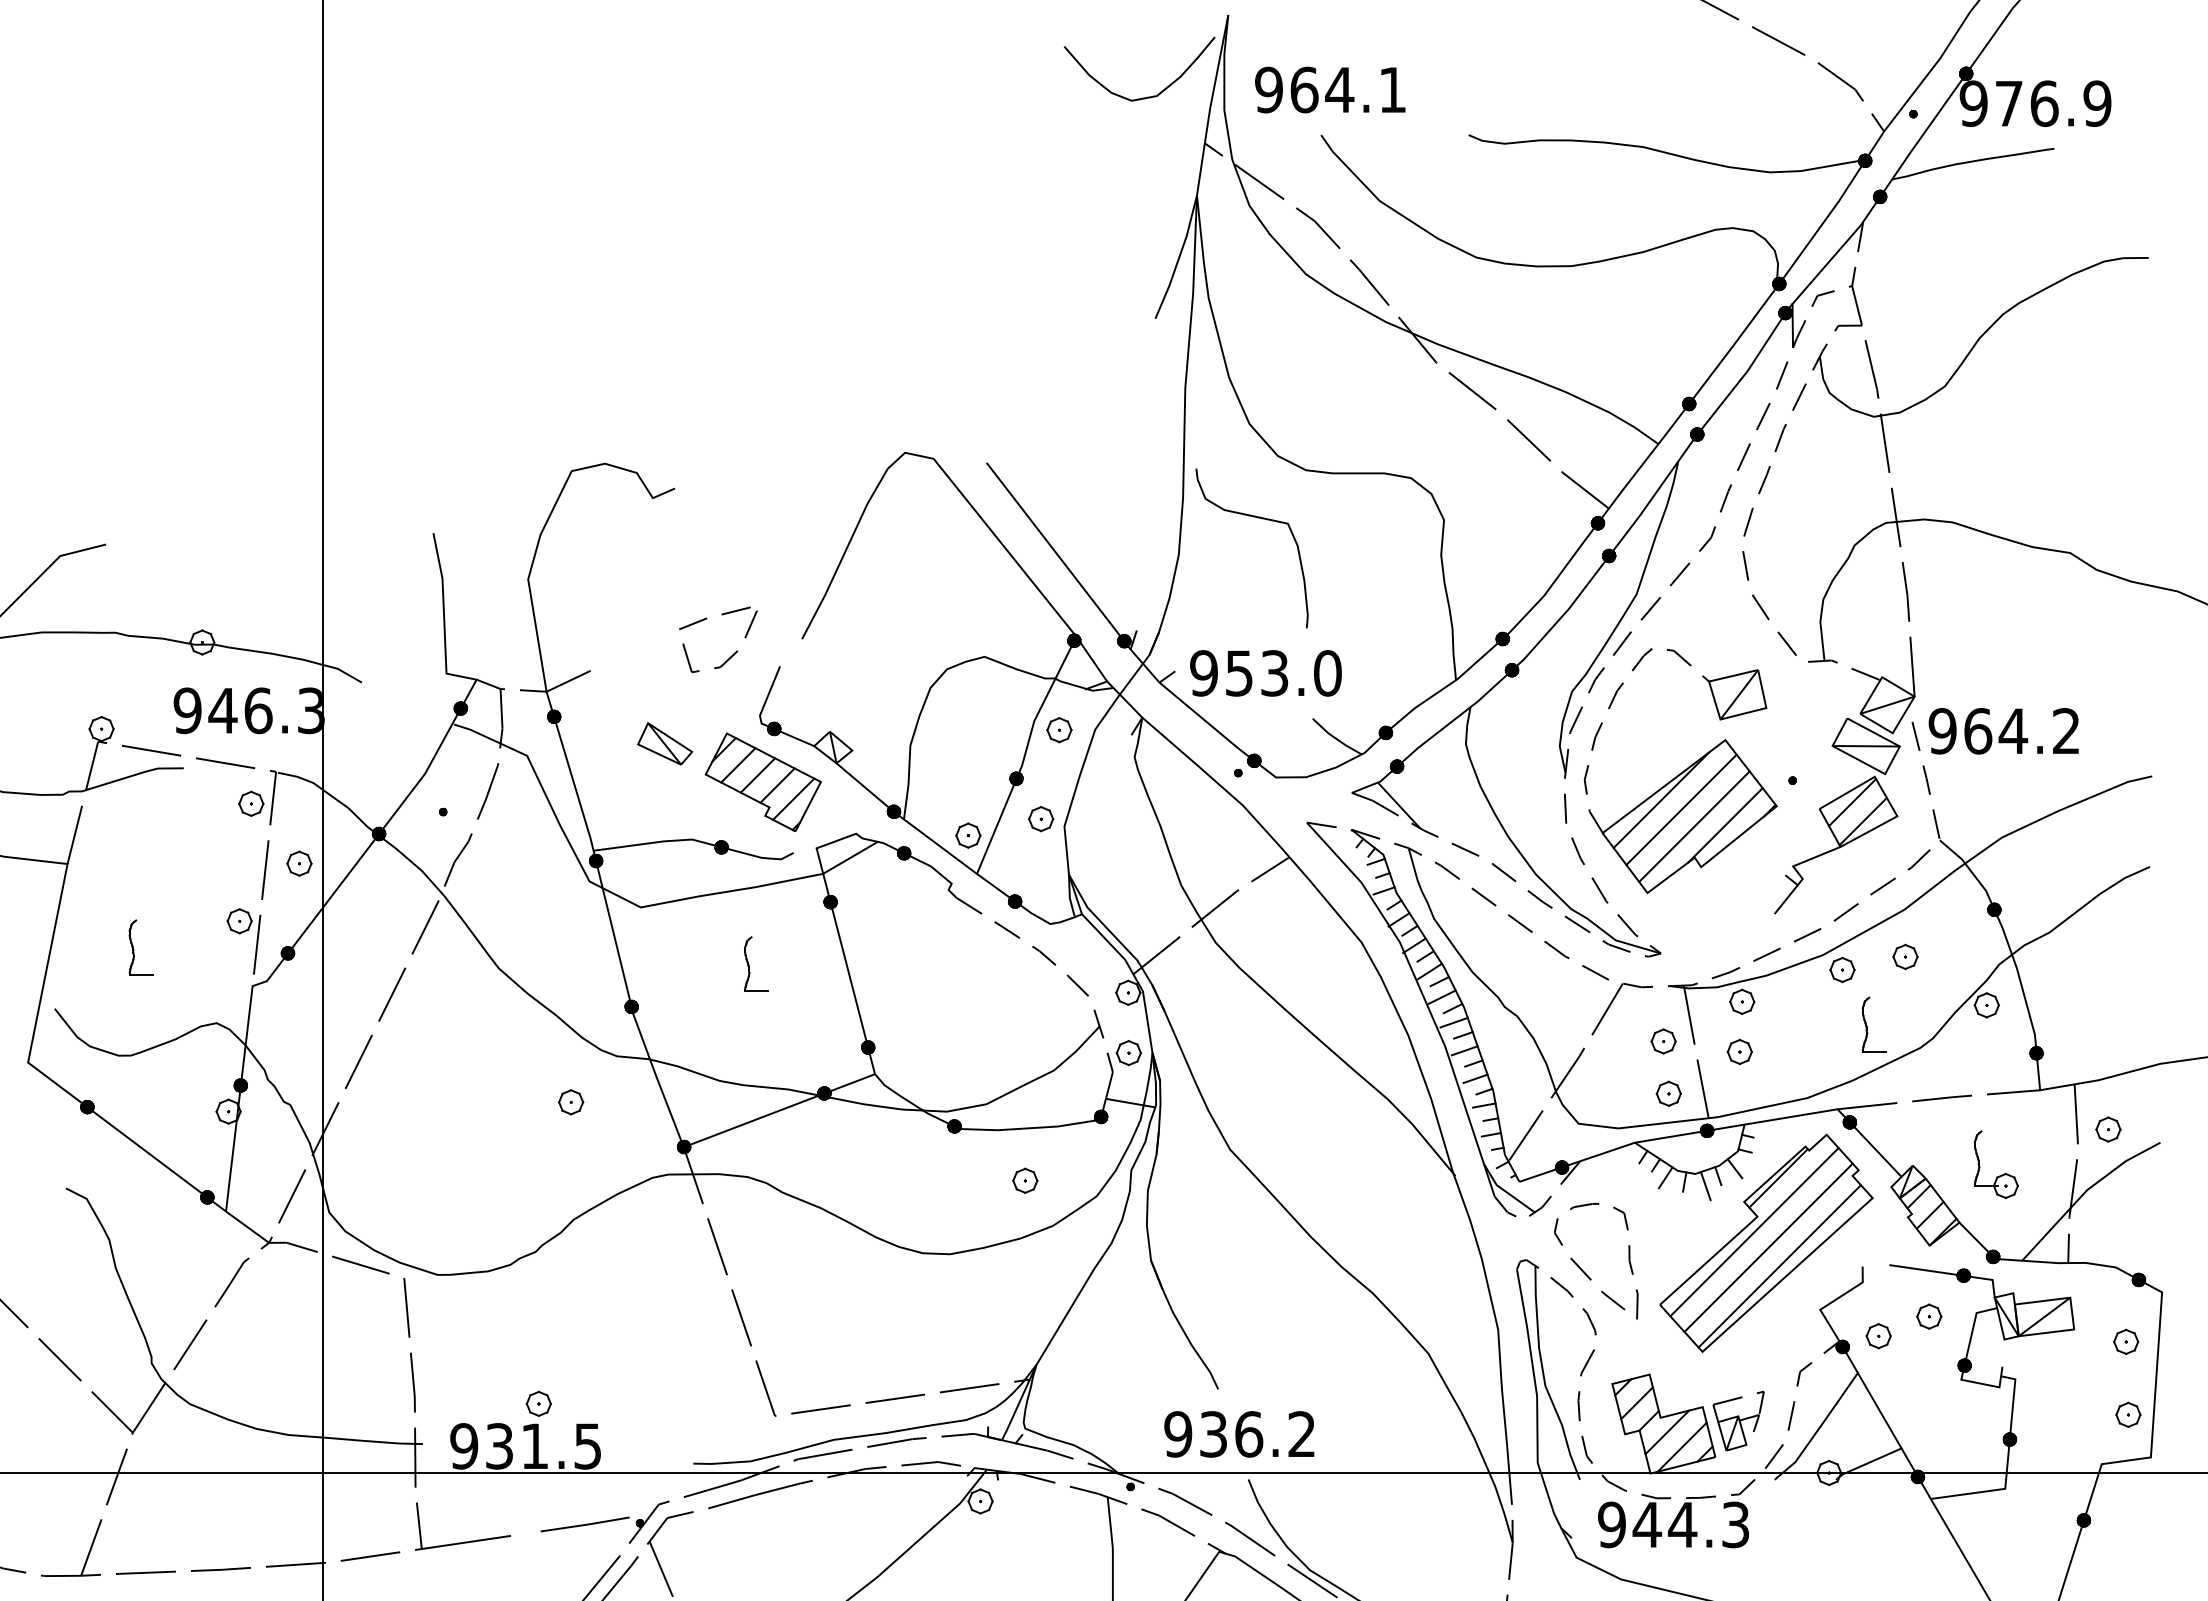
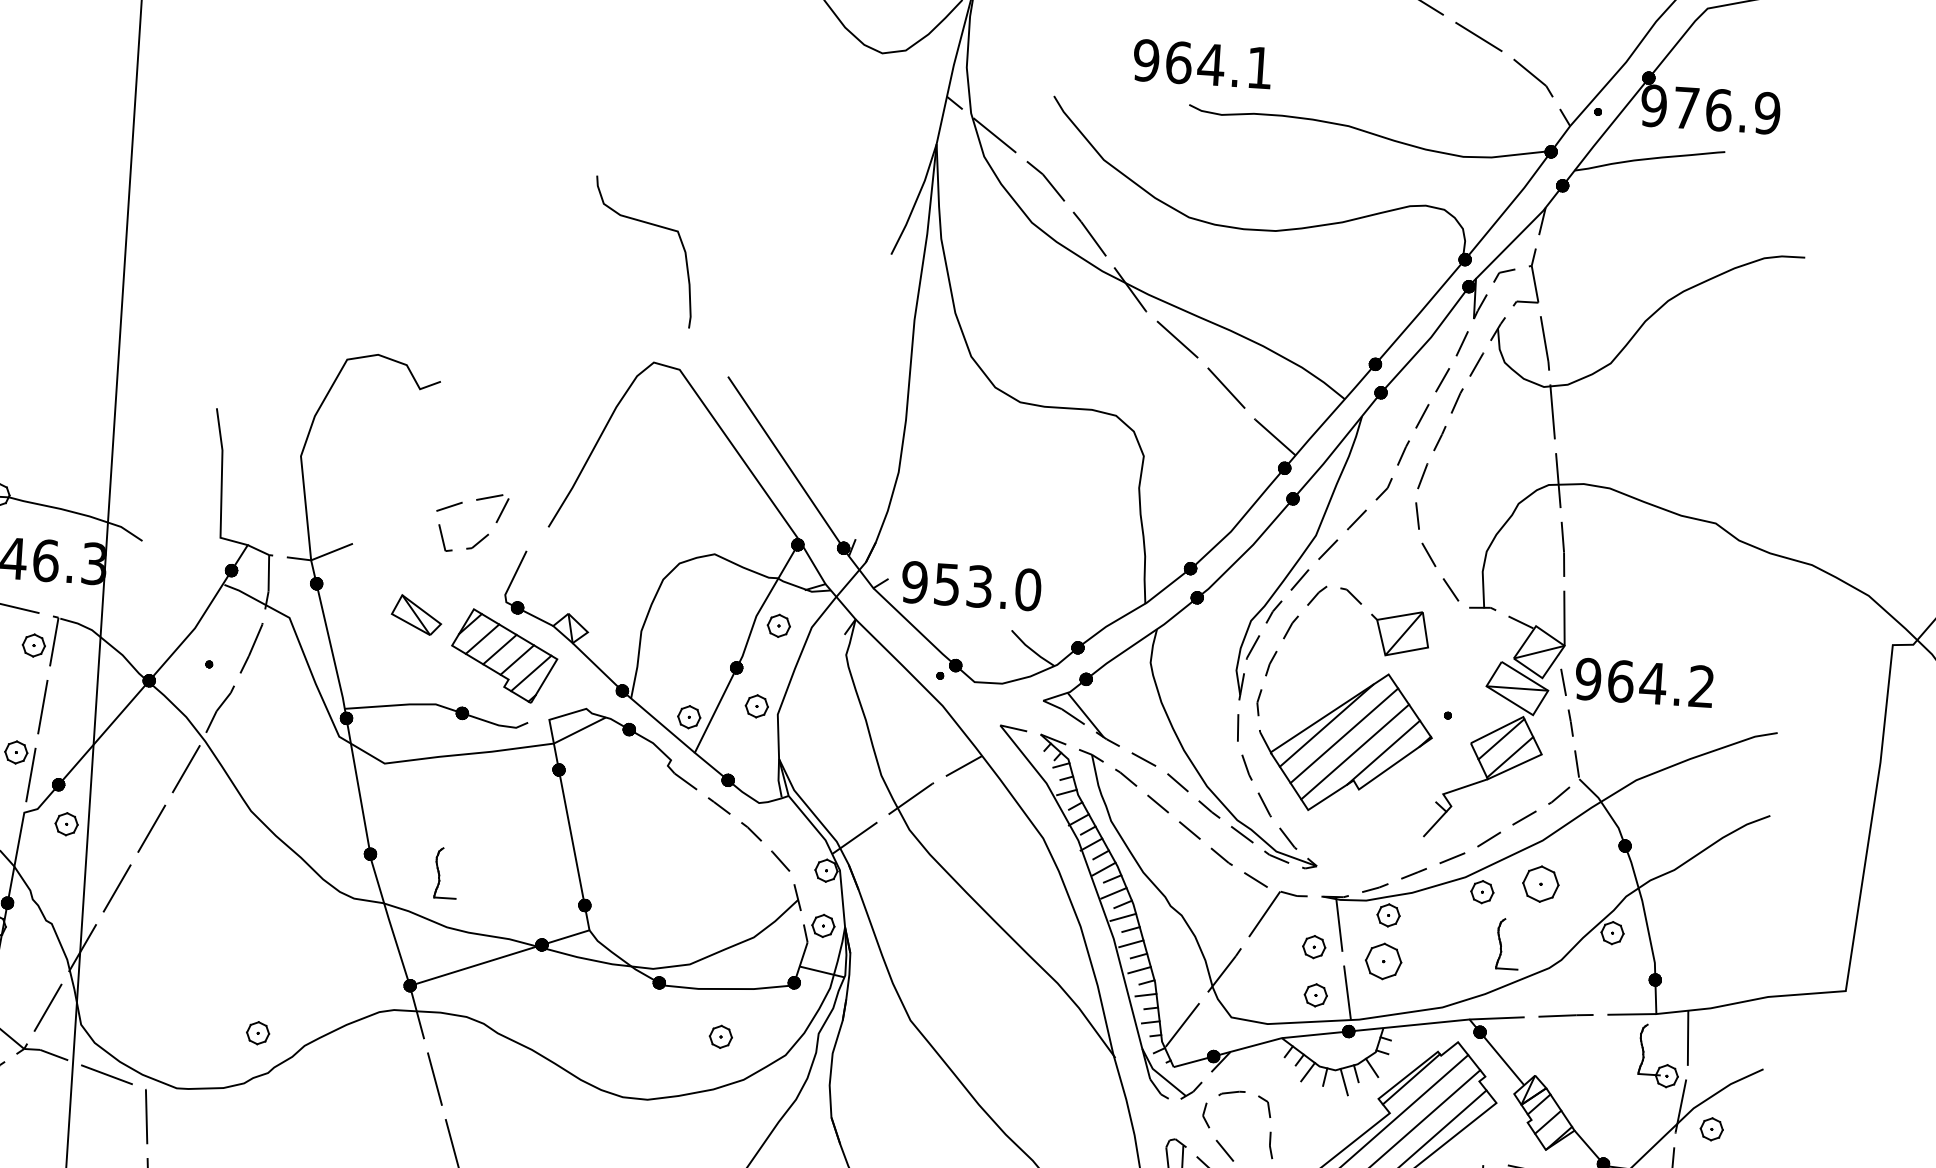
text: (1330, 89) -> (1202, 63), moved
curve: (1257, 518) -> (650, 224), moved
part: (299, 863) -> (66, 824), moved
part: (1905, 956) -> (1540, 883), size x1.6
part: (749, 964) -> (439, 873), moved
part: (1739, 1051) -> (1383, 960), size x1.6
part: (571, 1102) -> (258, 1033), moved
part: (2108, 1129) -> (1711, 1129), moved
part: (2001, 1174) -> (1663, 1065), moved

